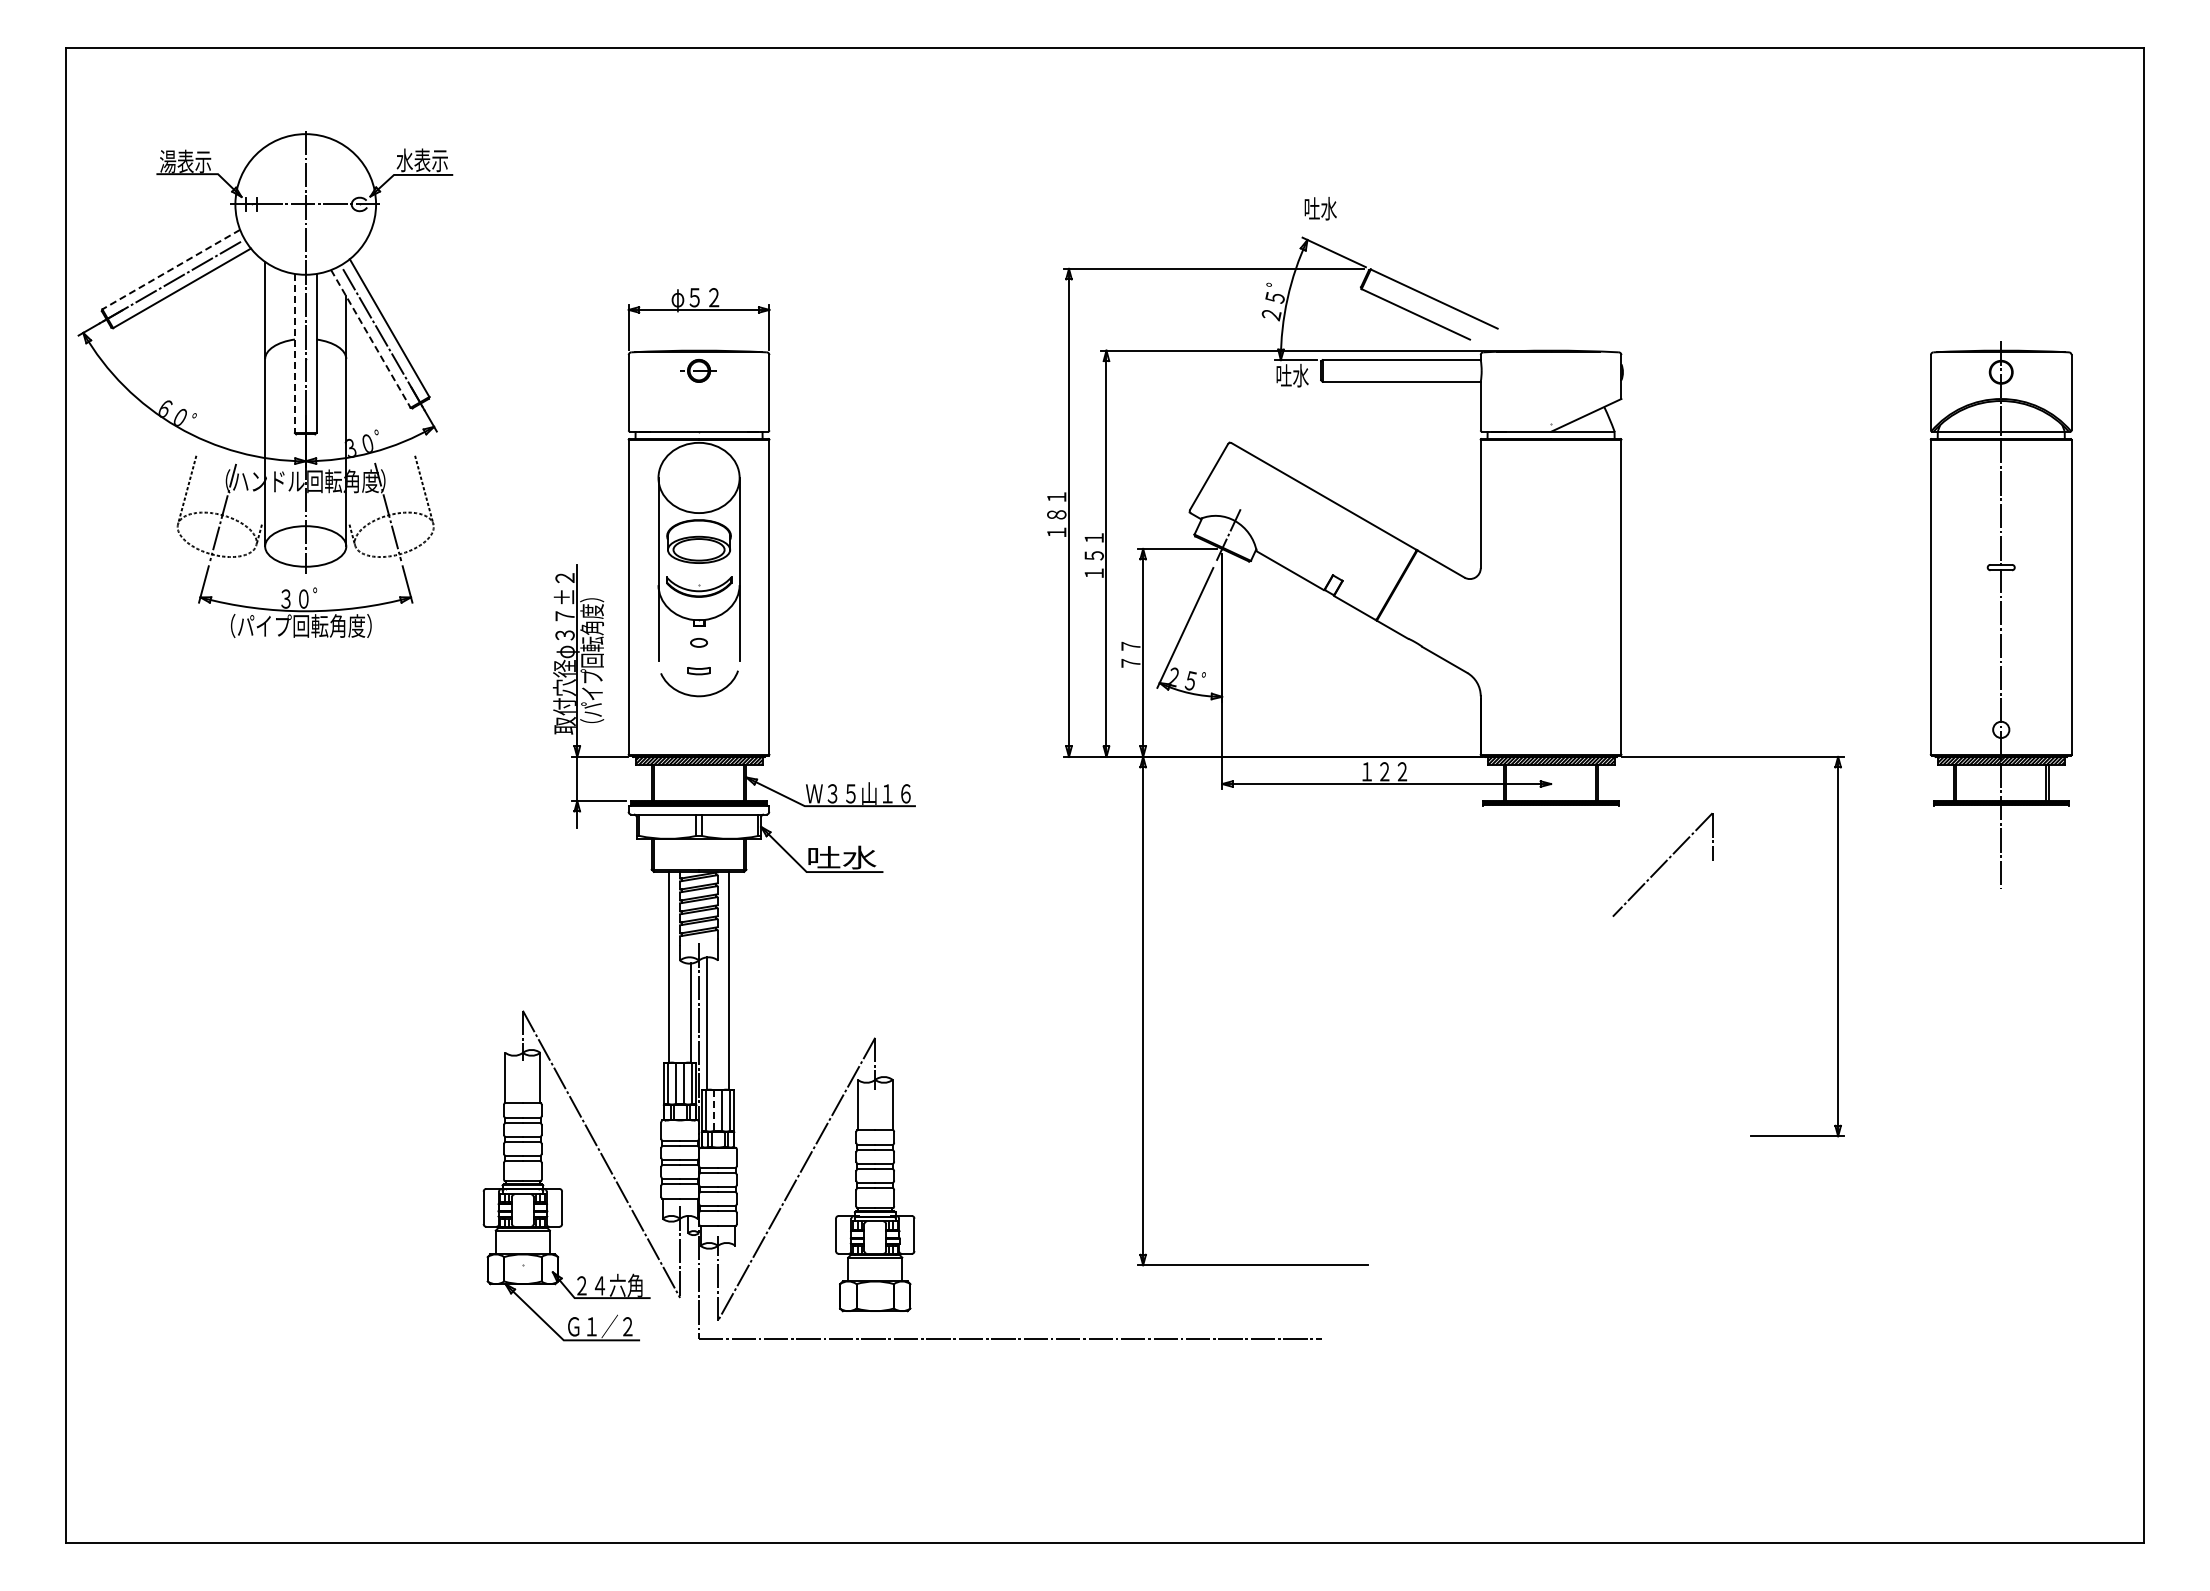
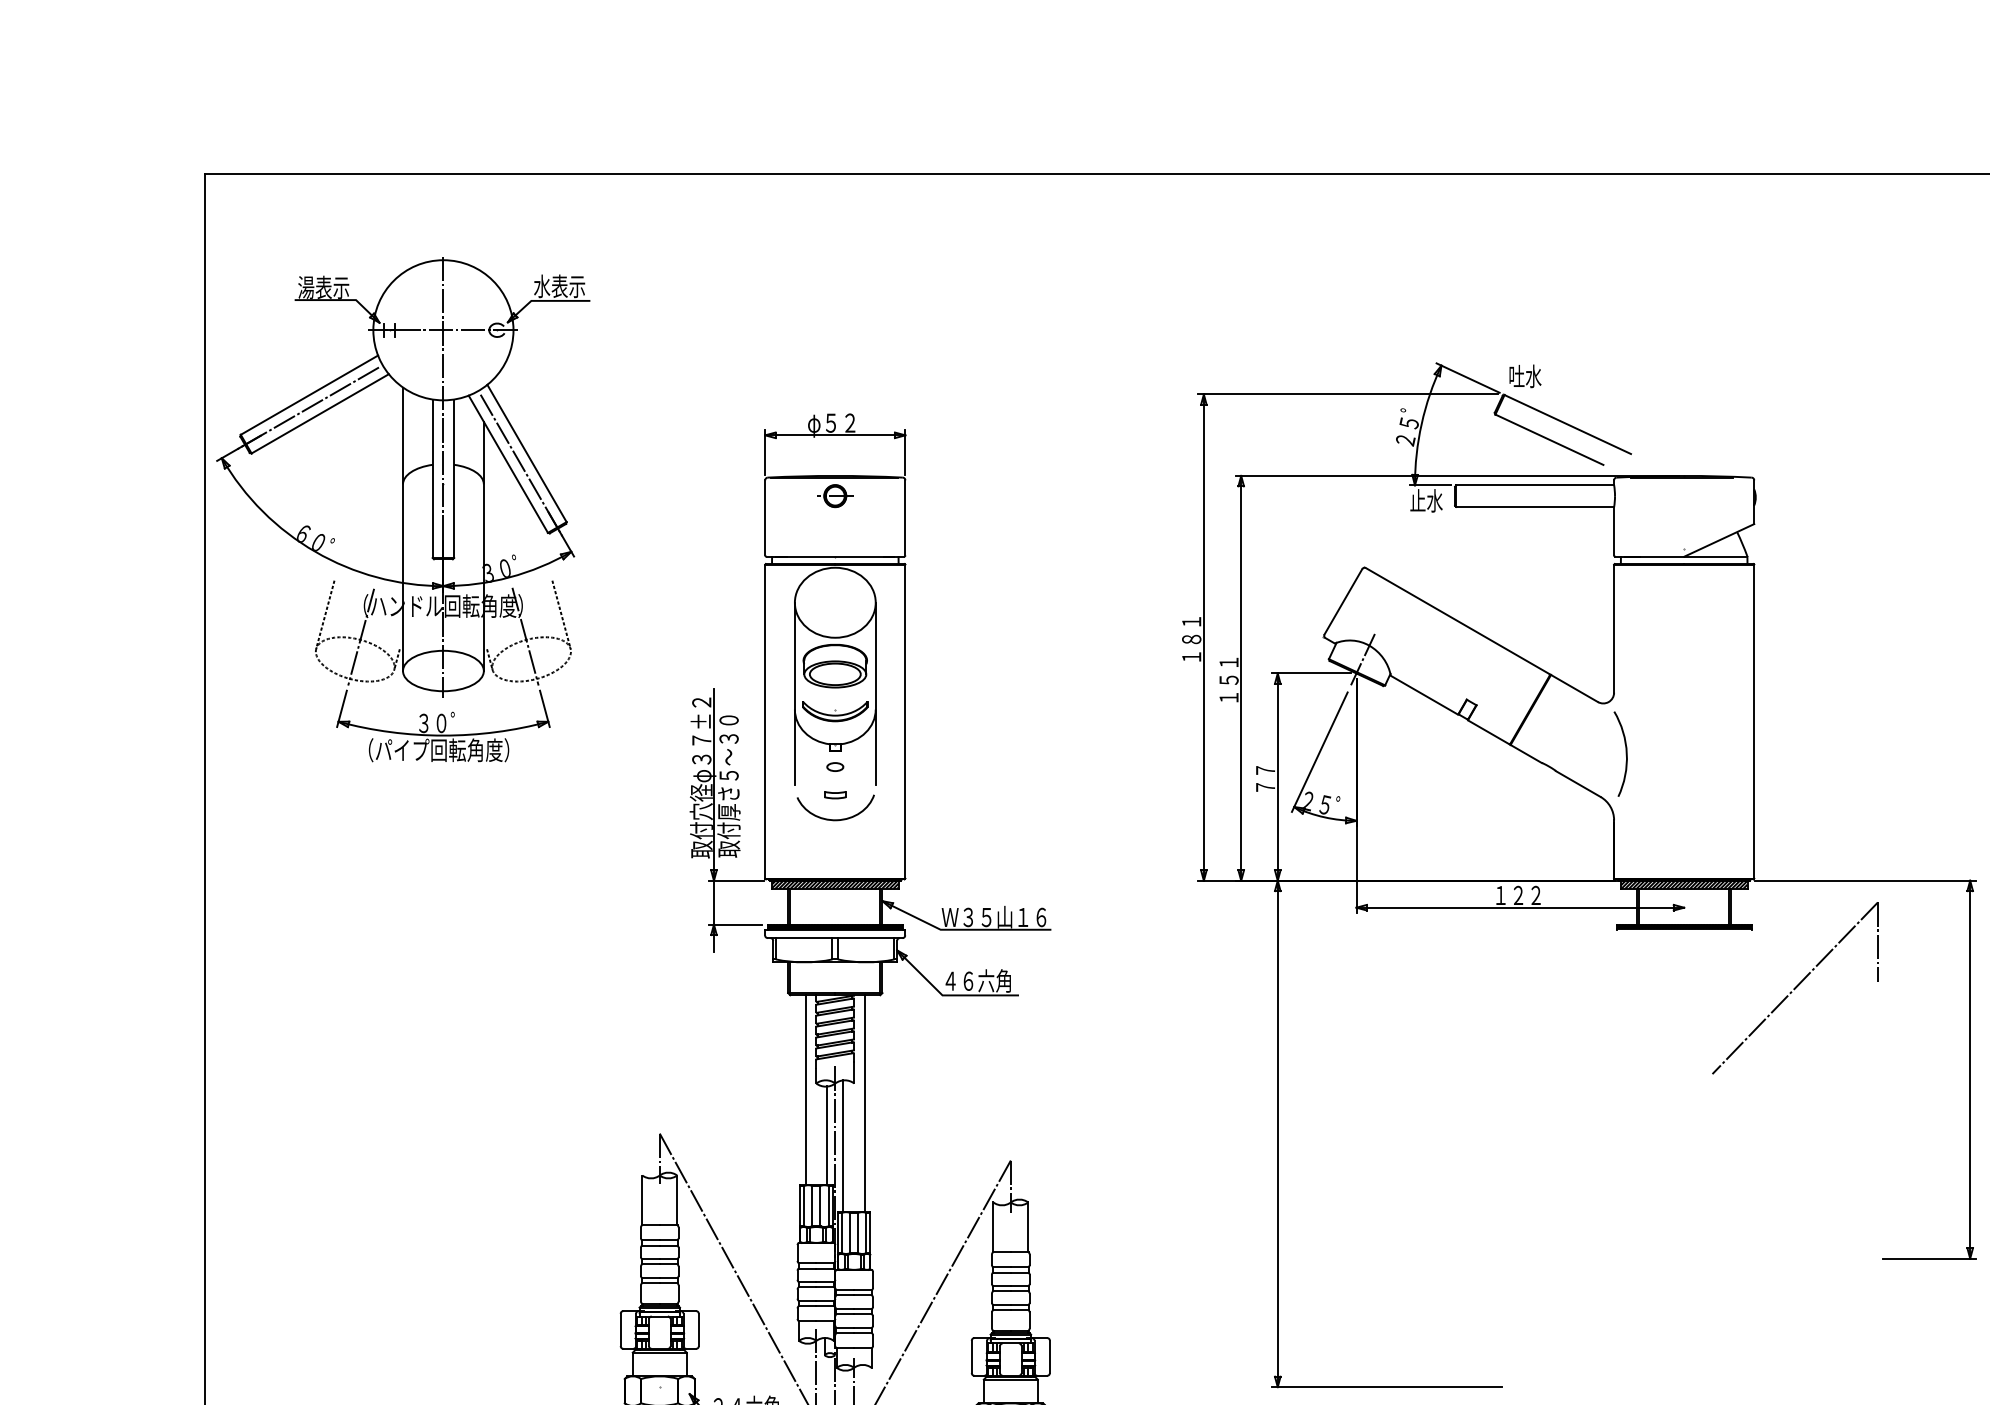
text: (1320, 208) -> (1525, 376), moved
line: (171, 269) -> (309, 395), dashed -> solid
line: (370, 338) -> (507, 463), dashed -> solid
line: (294, 353) -> (432, 478), dashed -> solid
text: (1283, 374) -> (1417, 499), 吐水 -> 止水
arc: (1492, 629) -> (1625, 753), added
text: (592, 662) -> (729, 786), （パイプ回転角度） -> 取付厚さ５～３０
text: (842, 857) -> (978, 980), 吐水 -> ４６六角
part: (1662, 864) -> (1795, 987), size x1.67
line: (713, 1111) -> (849, 1233), dashed -> solid

